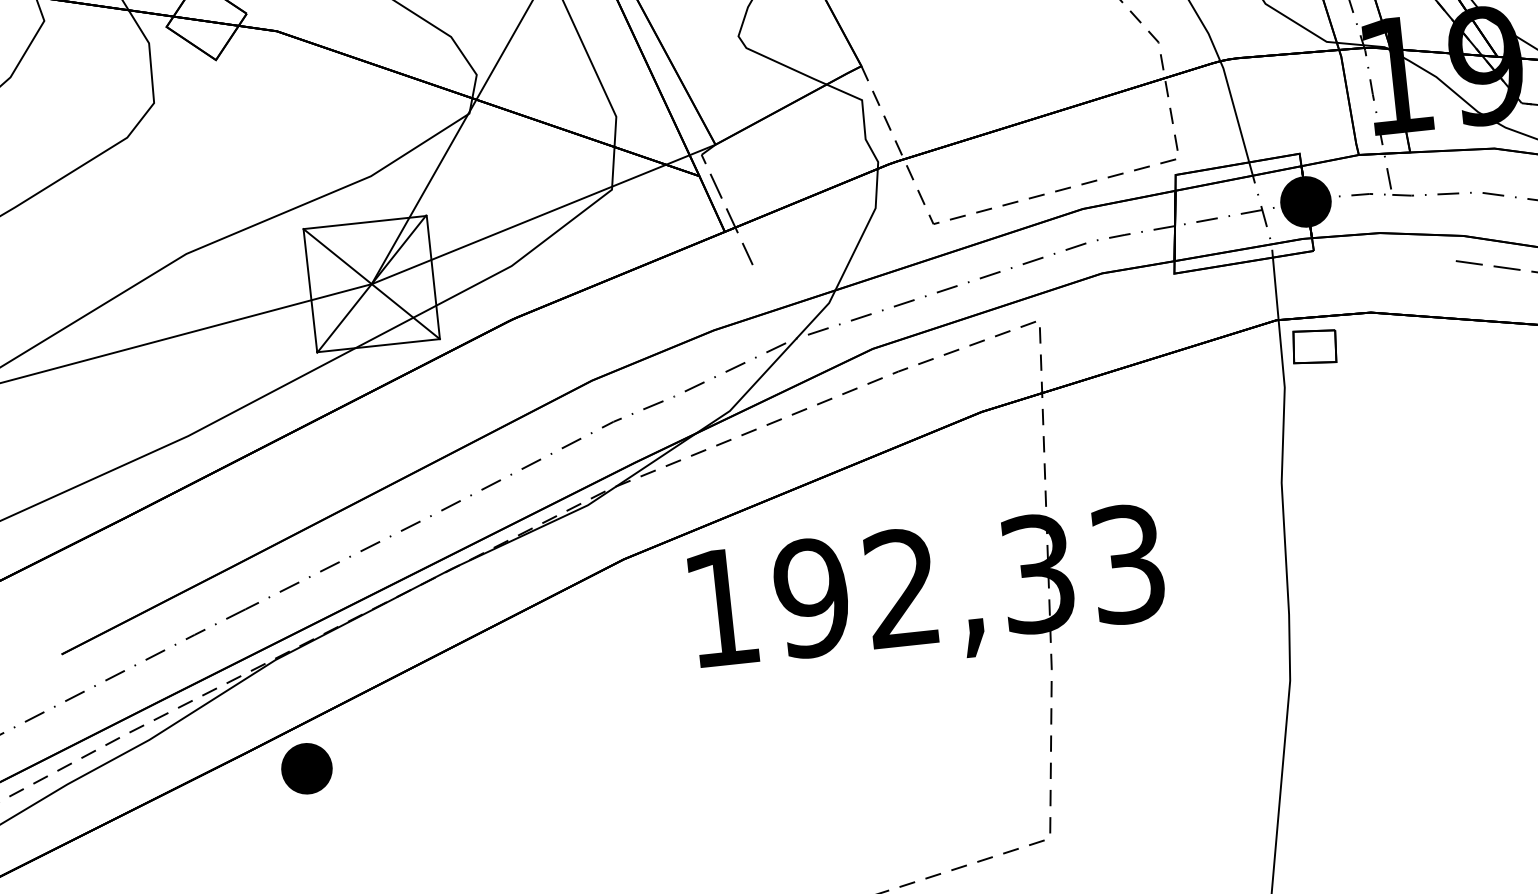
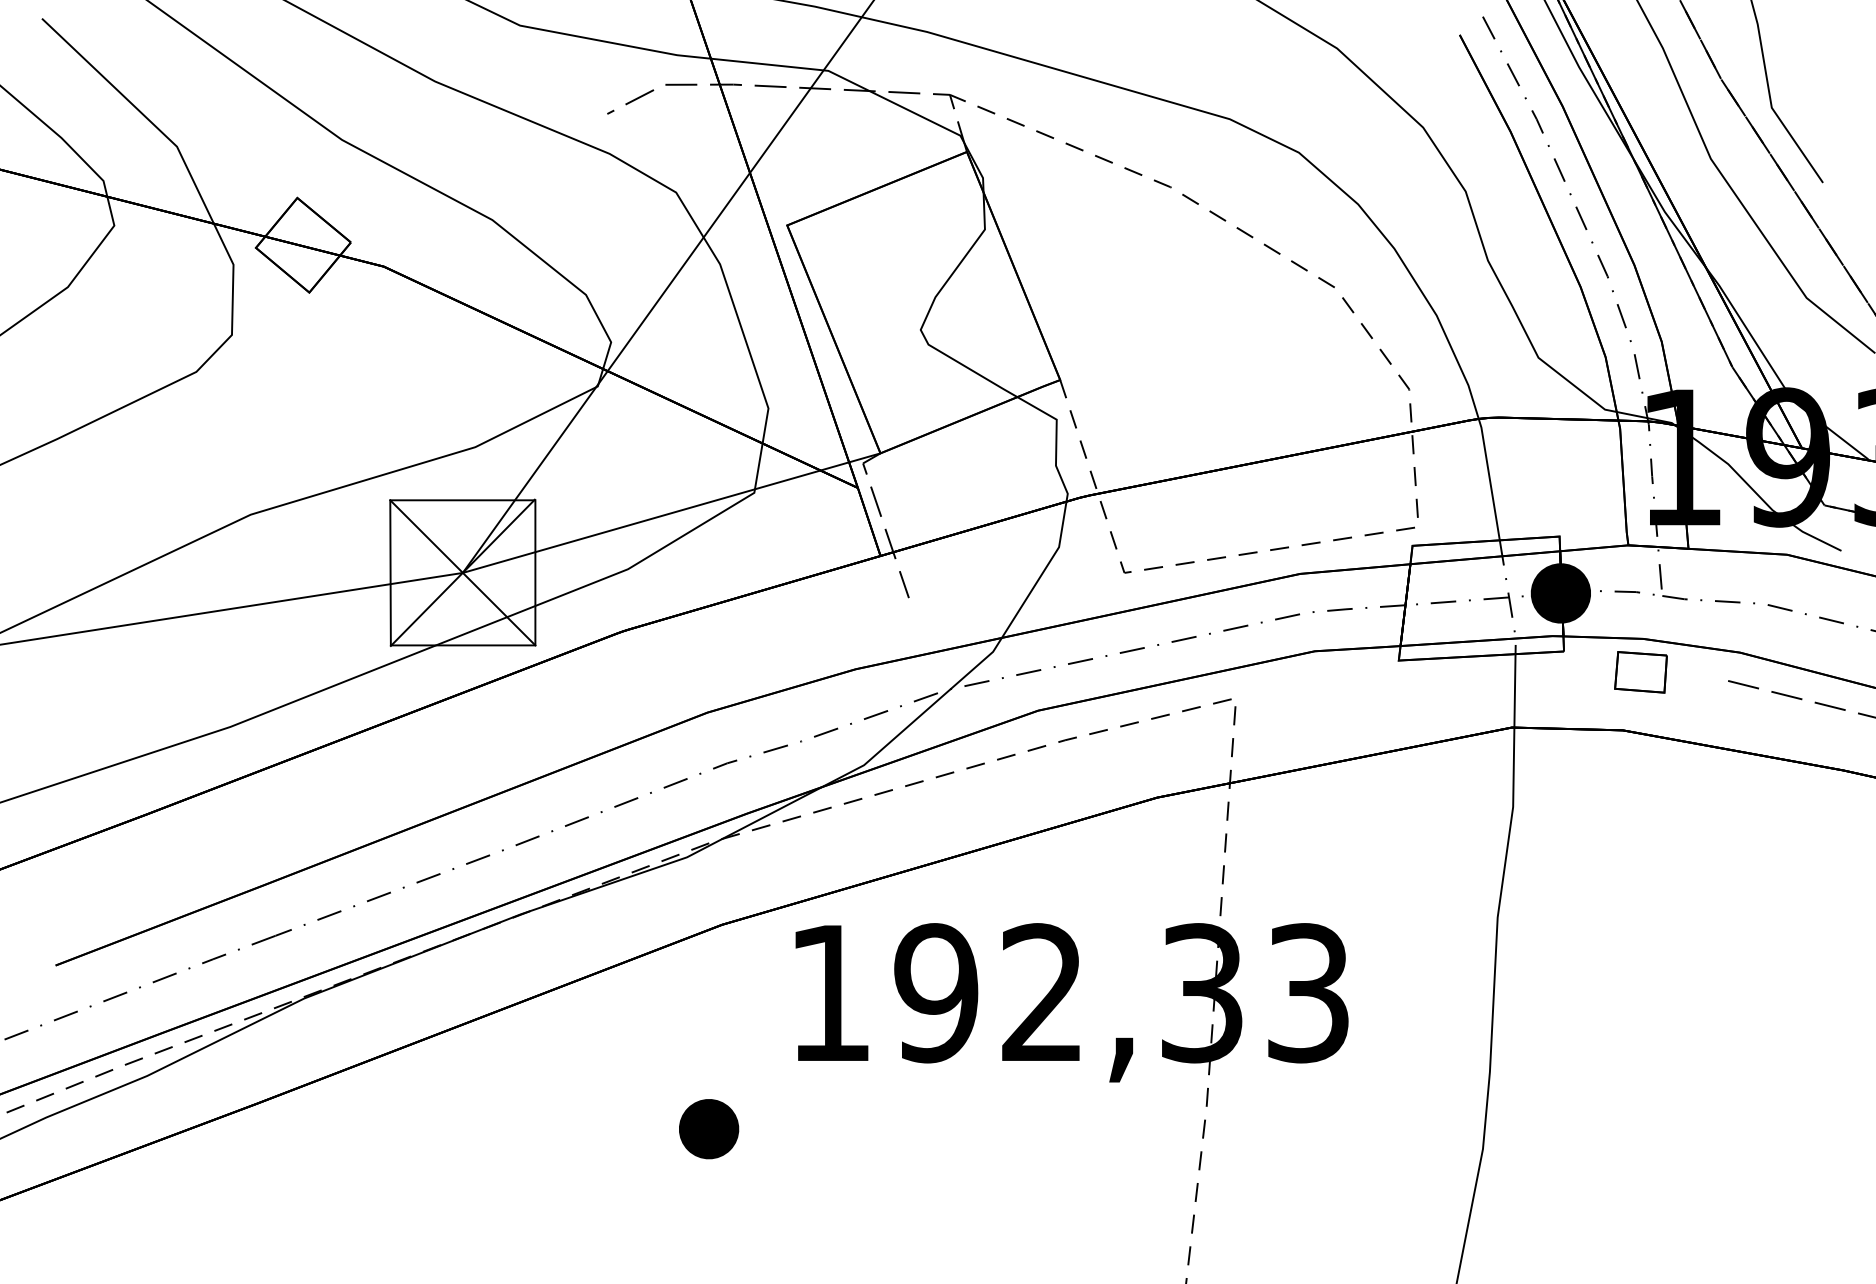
part: (1314, 347) -> (1640, 672), moved
part: (307, 769) -> (709, 1129), moved

